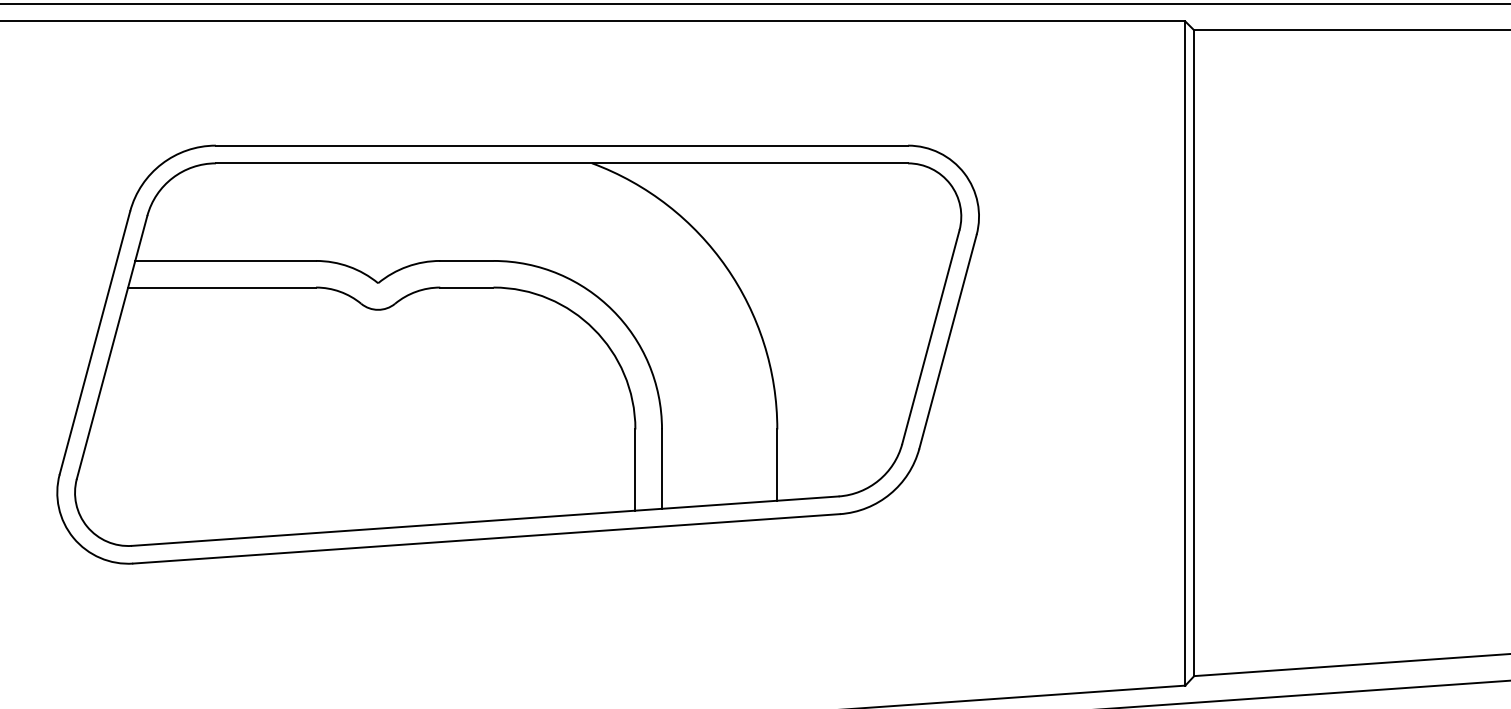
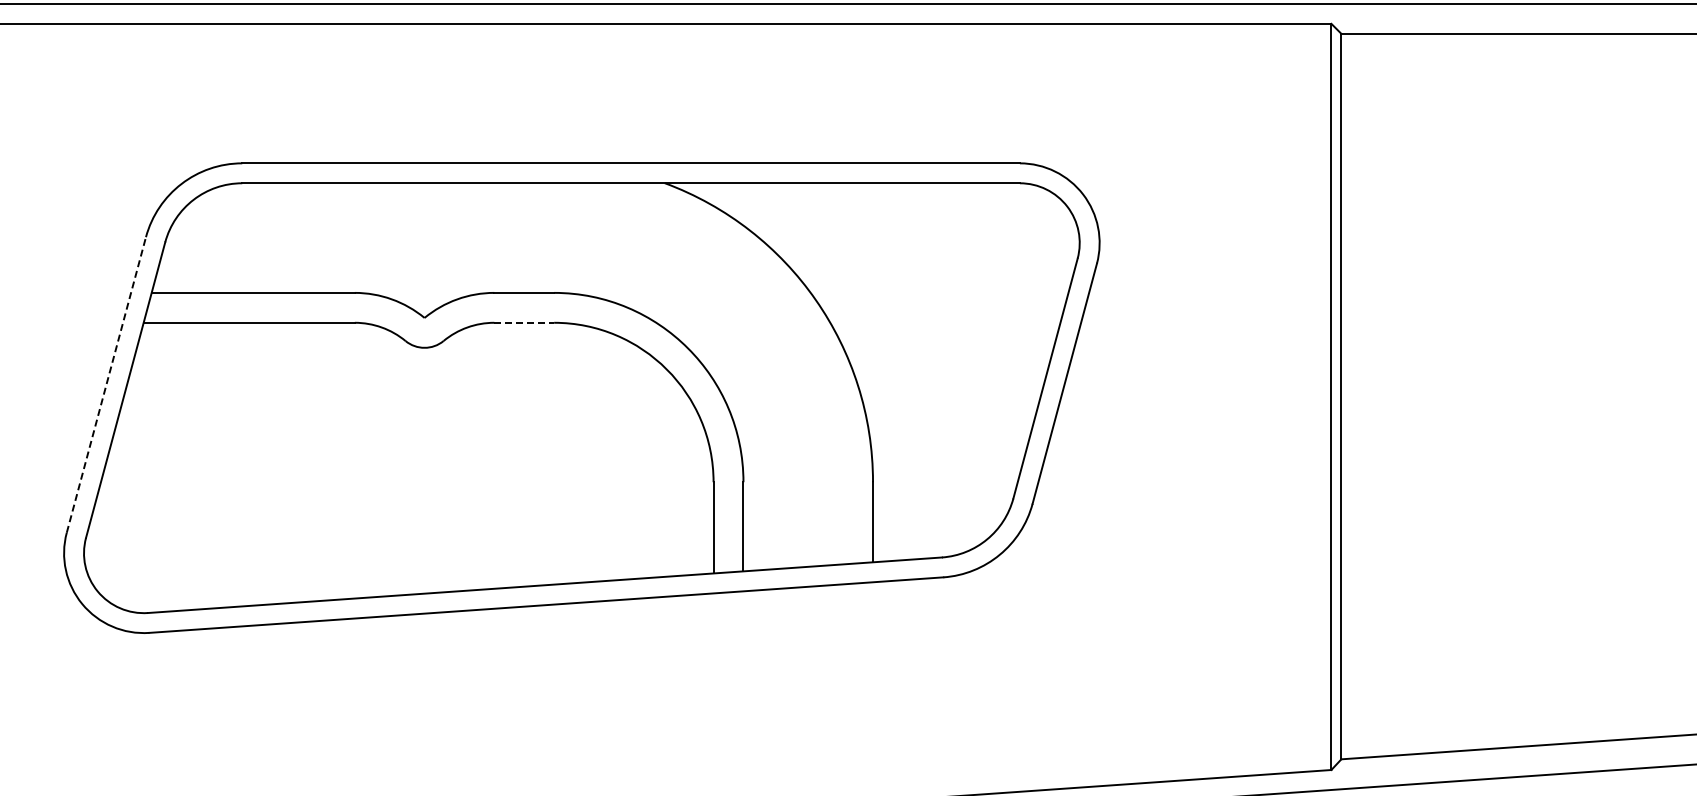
line: (467, 287) -> (524, 322), solid -> dashed
line: (95, 342) -> (106, 384), solid -> dashed

